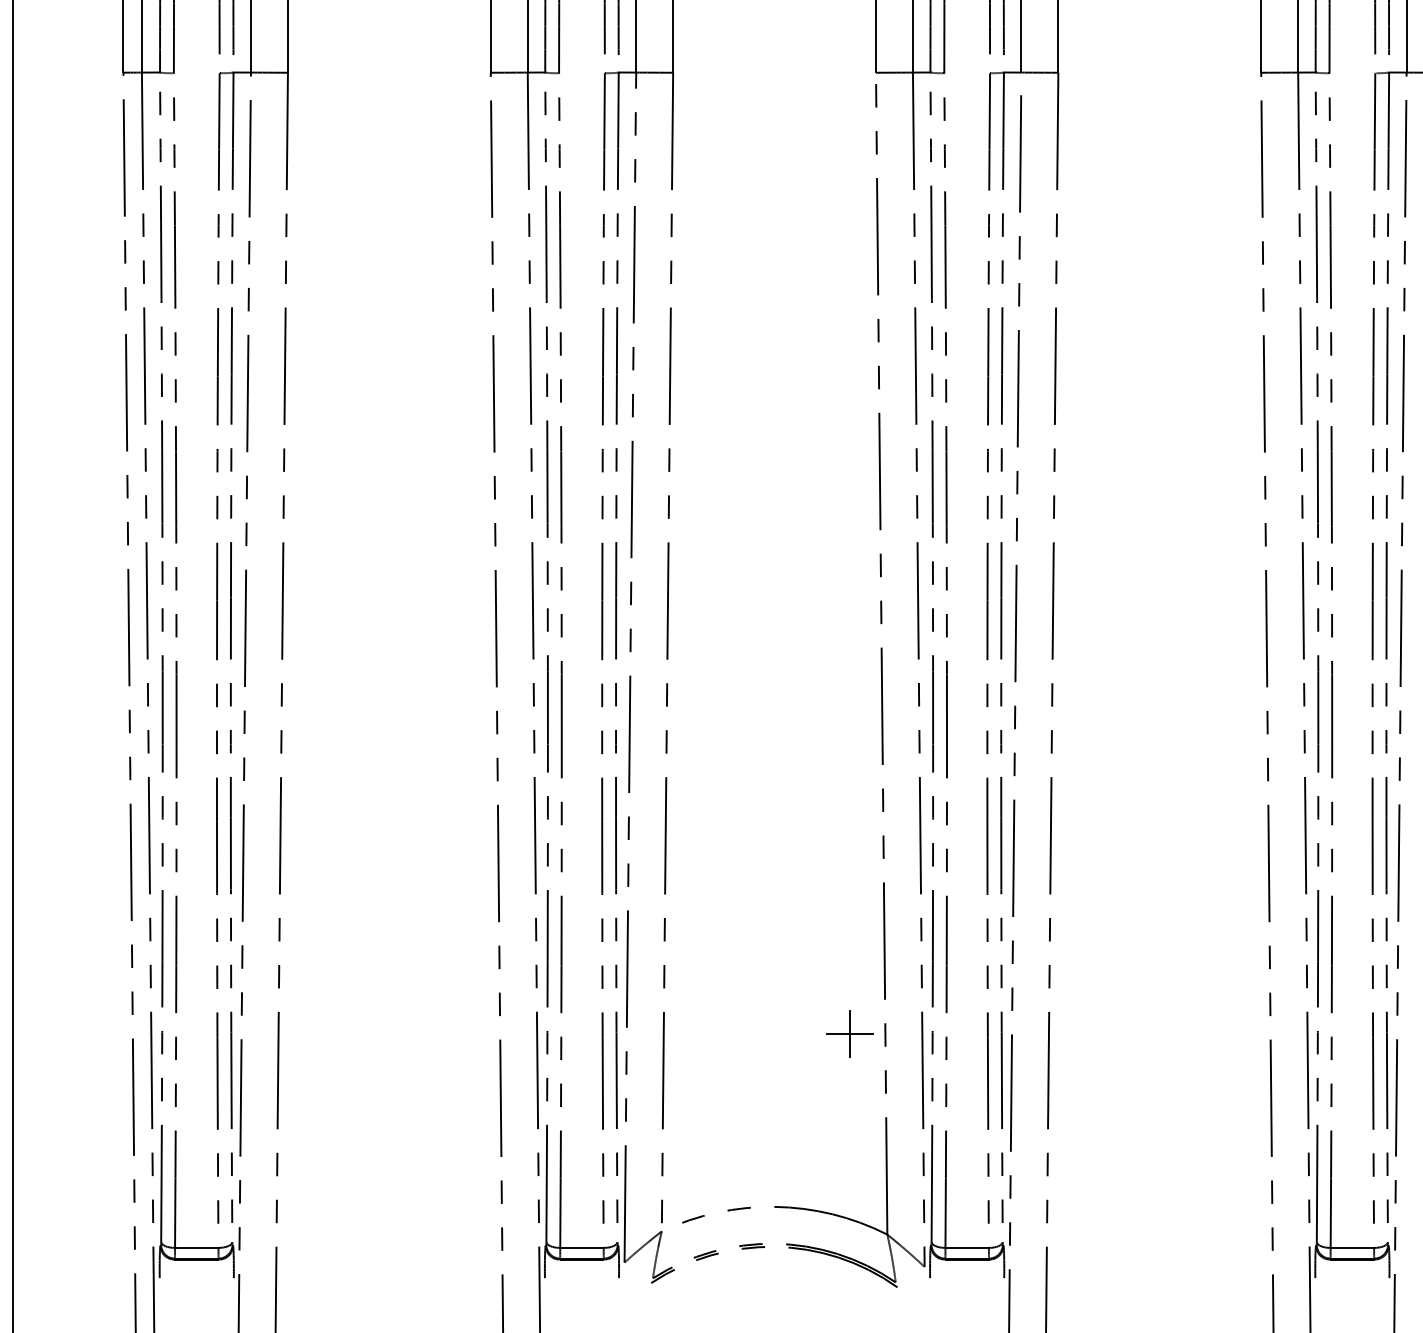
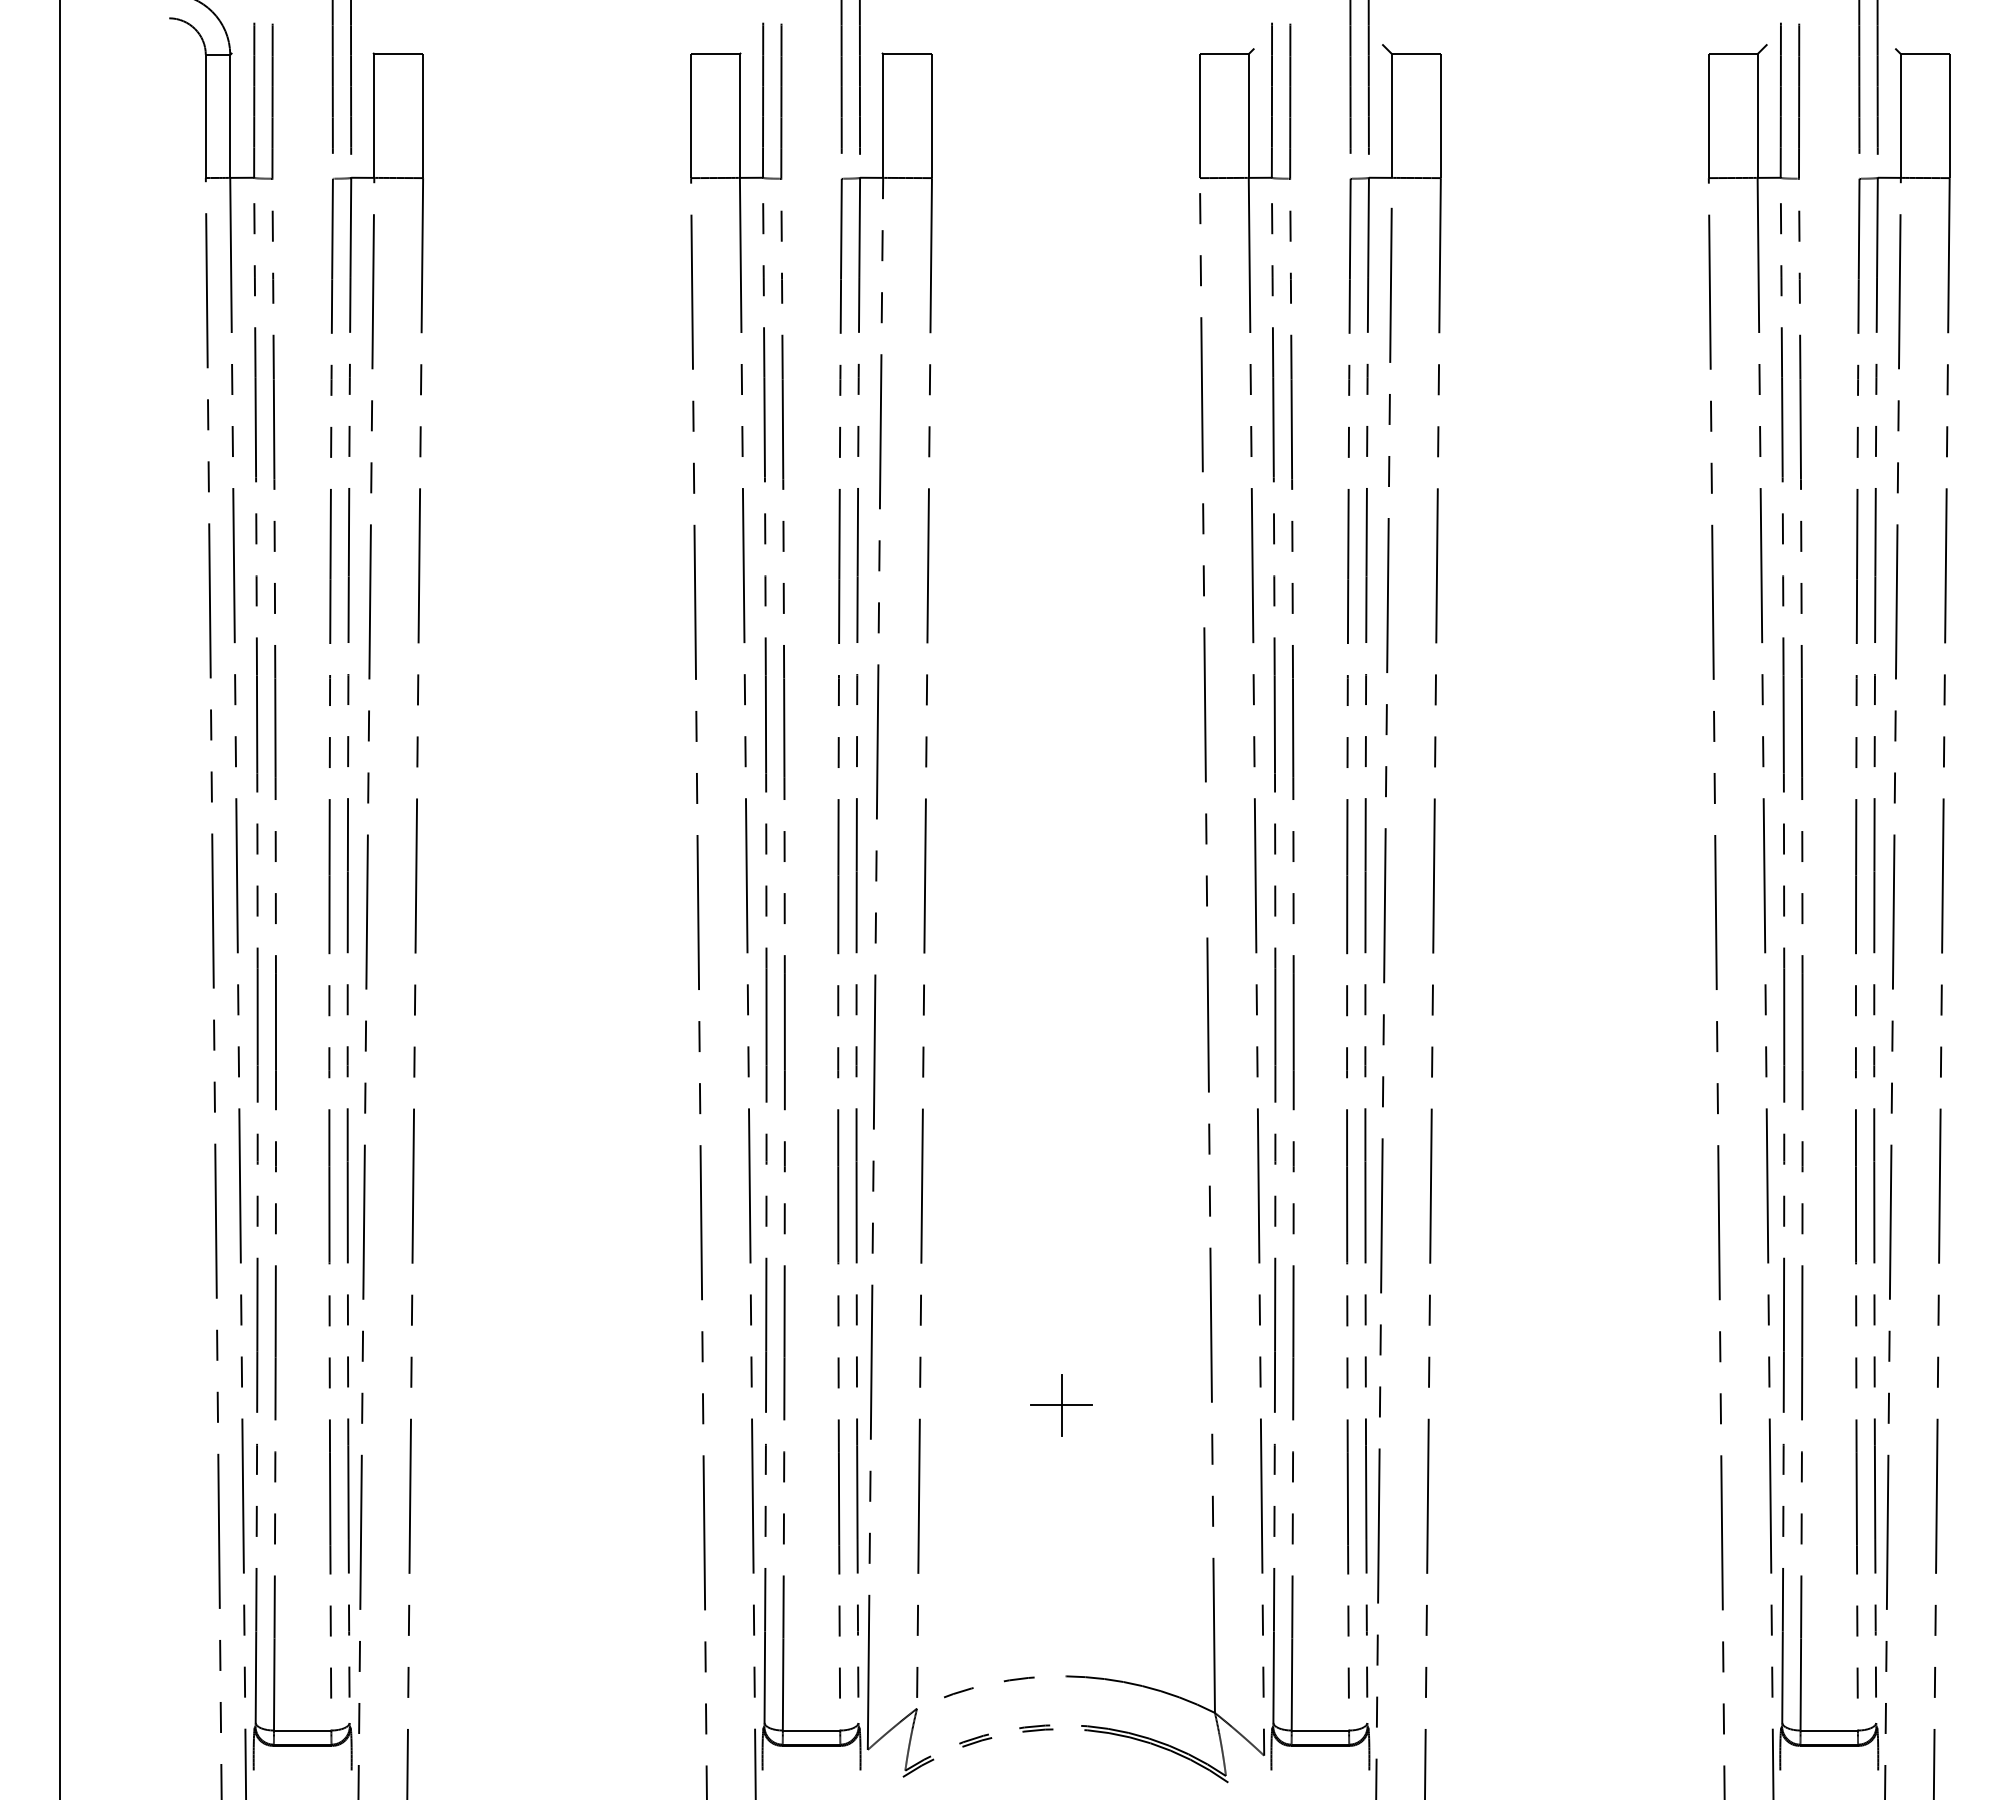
part: (849, 1034) -> (1061, 1405), moved

